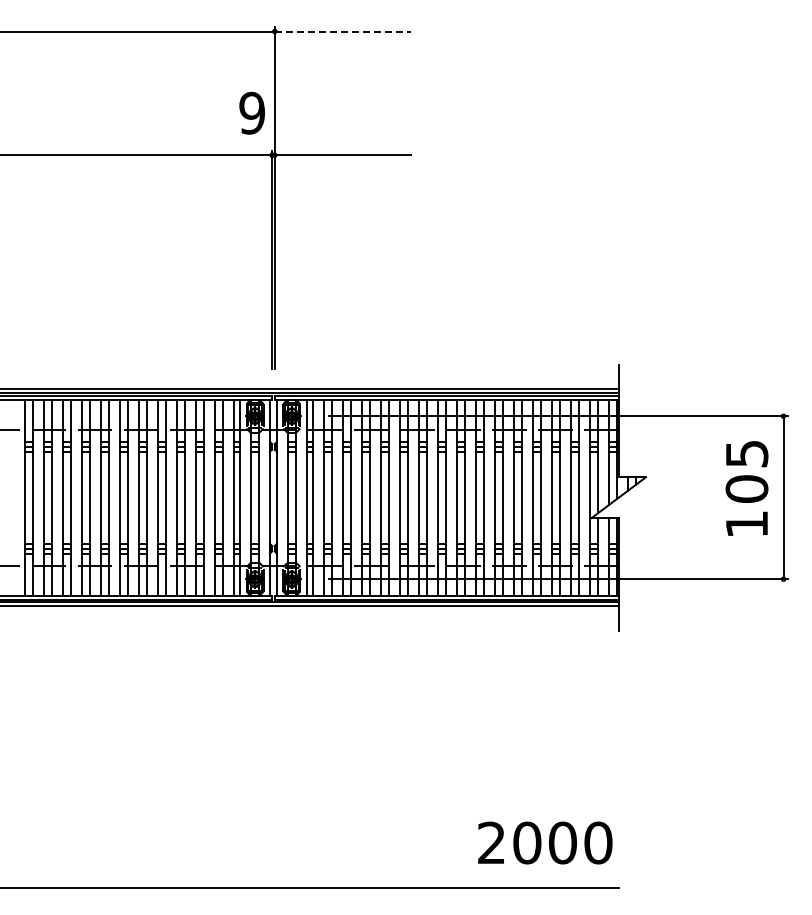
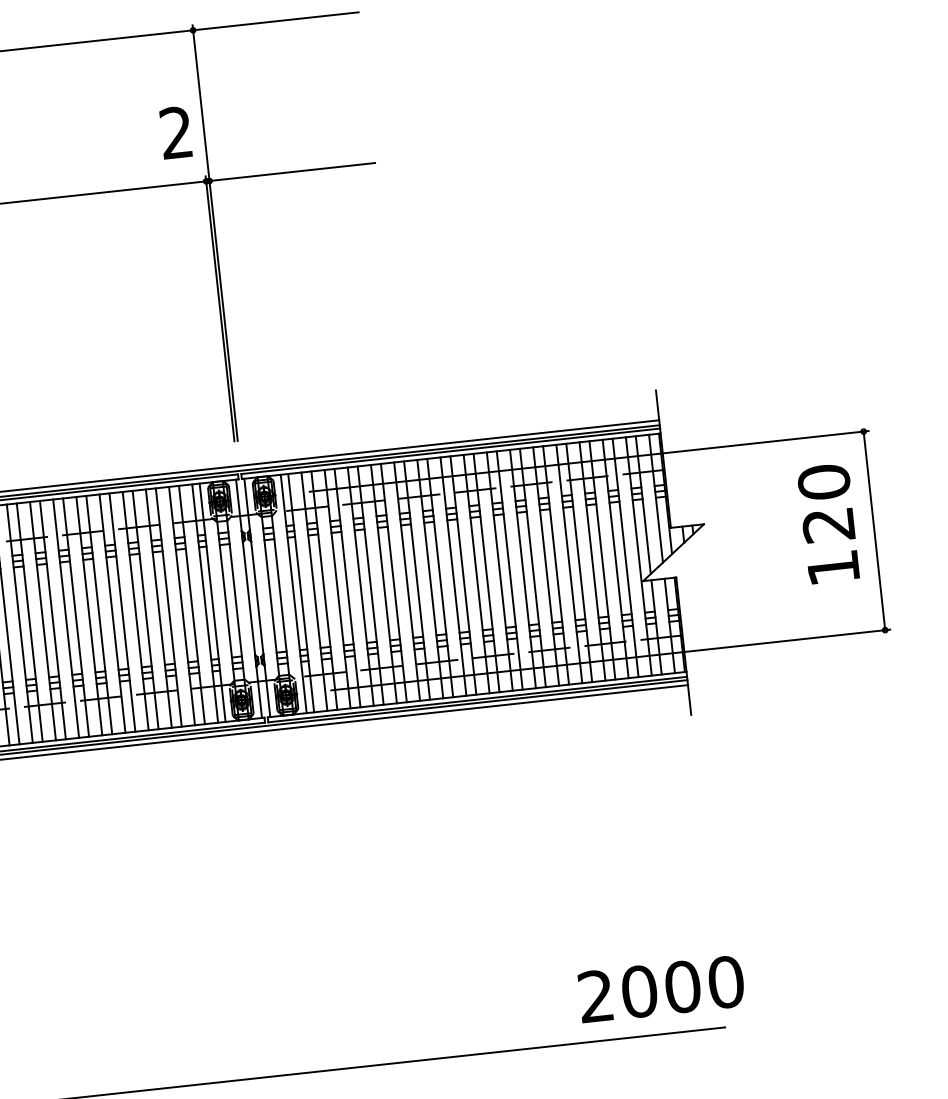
line: (342, 31) -> (275, 21), dashed -> solid
text: (251, 113) -> (175, 133), 9 -> 2
text: (746, 471) -> (825, 503), 105 -> 120
text: (545, 842) -> (661, 988), moved

